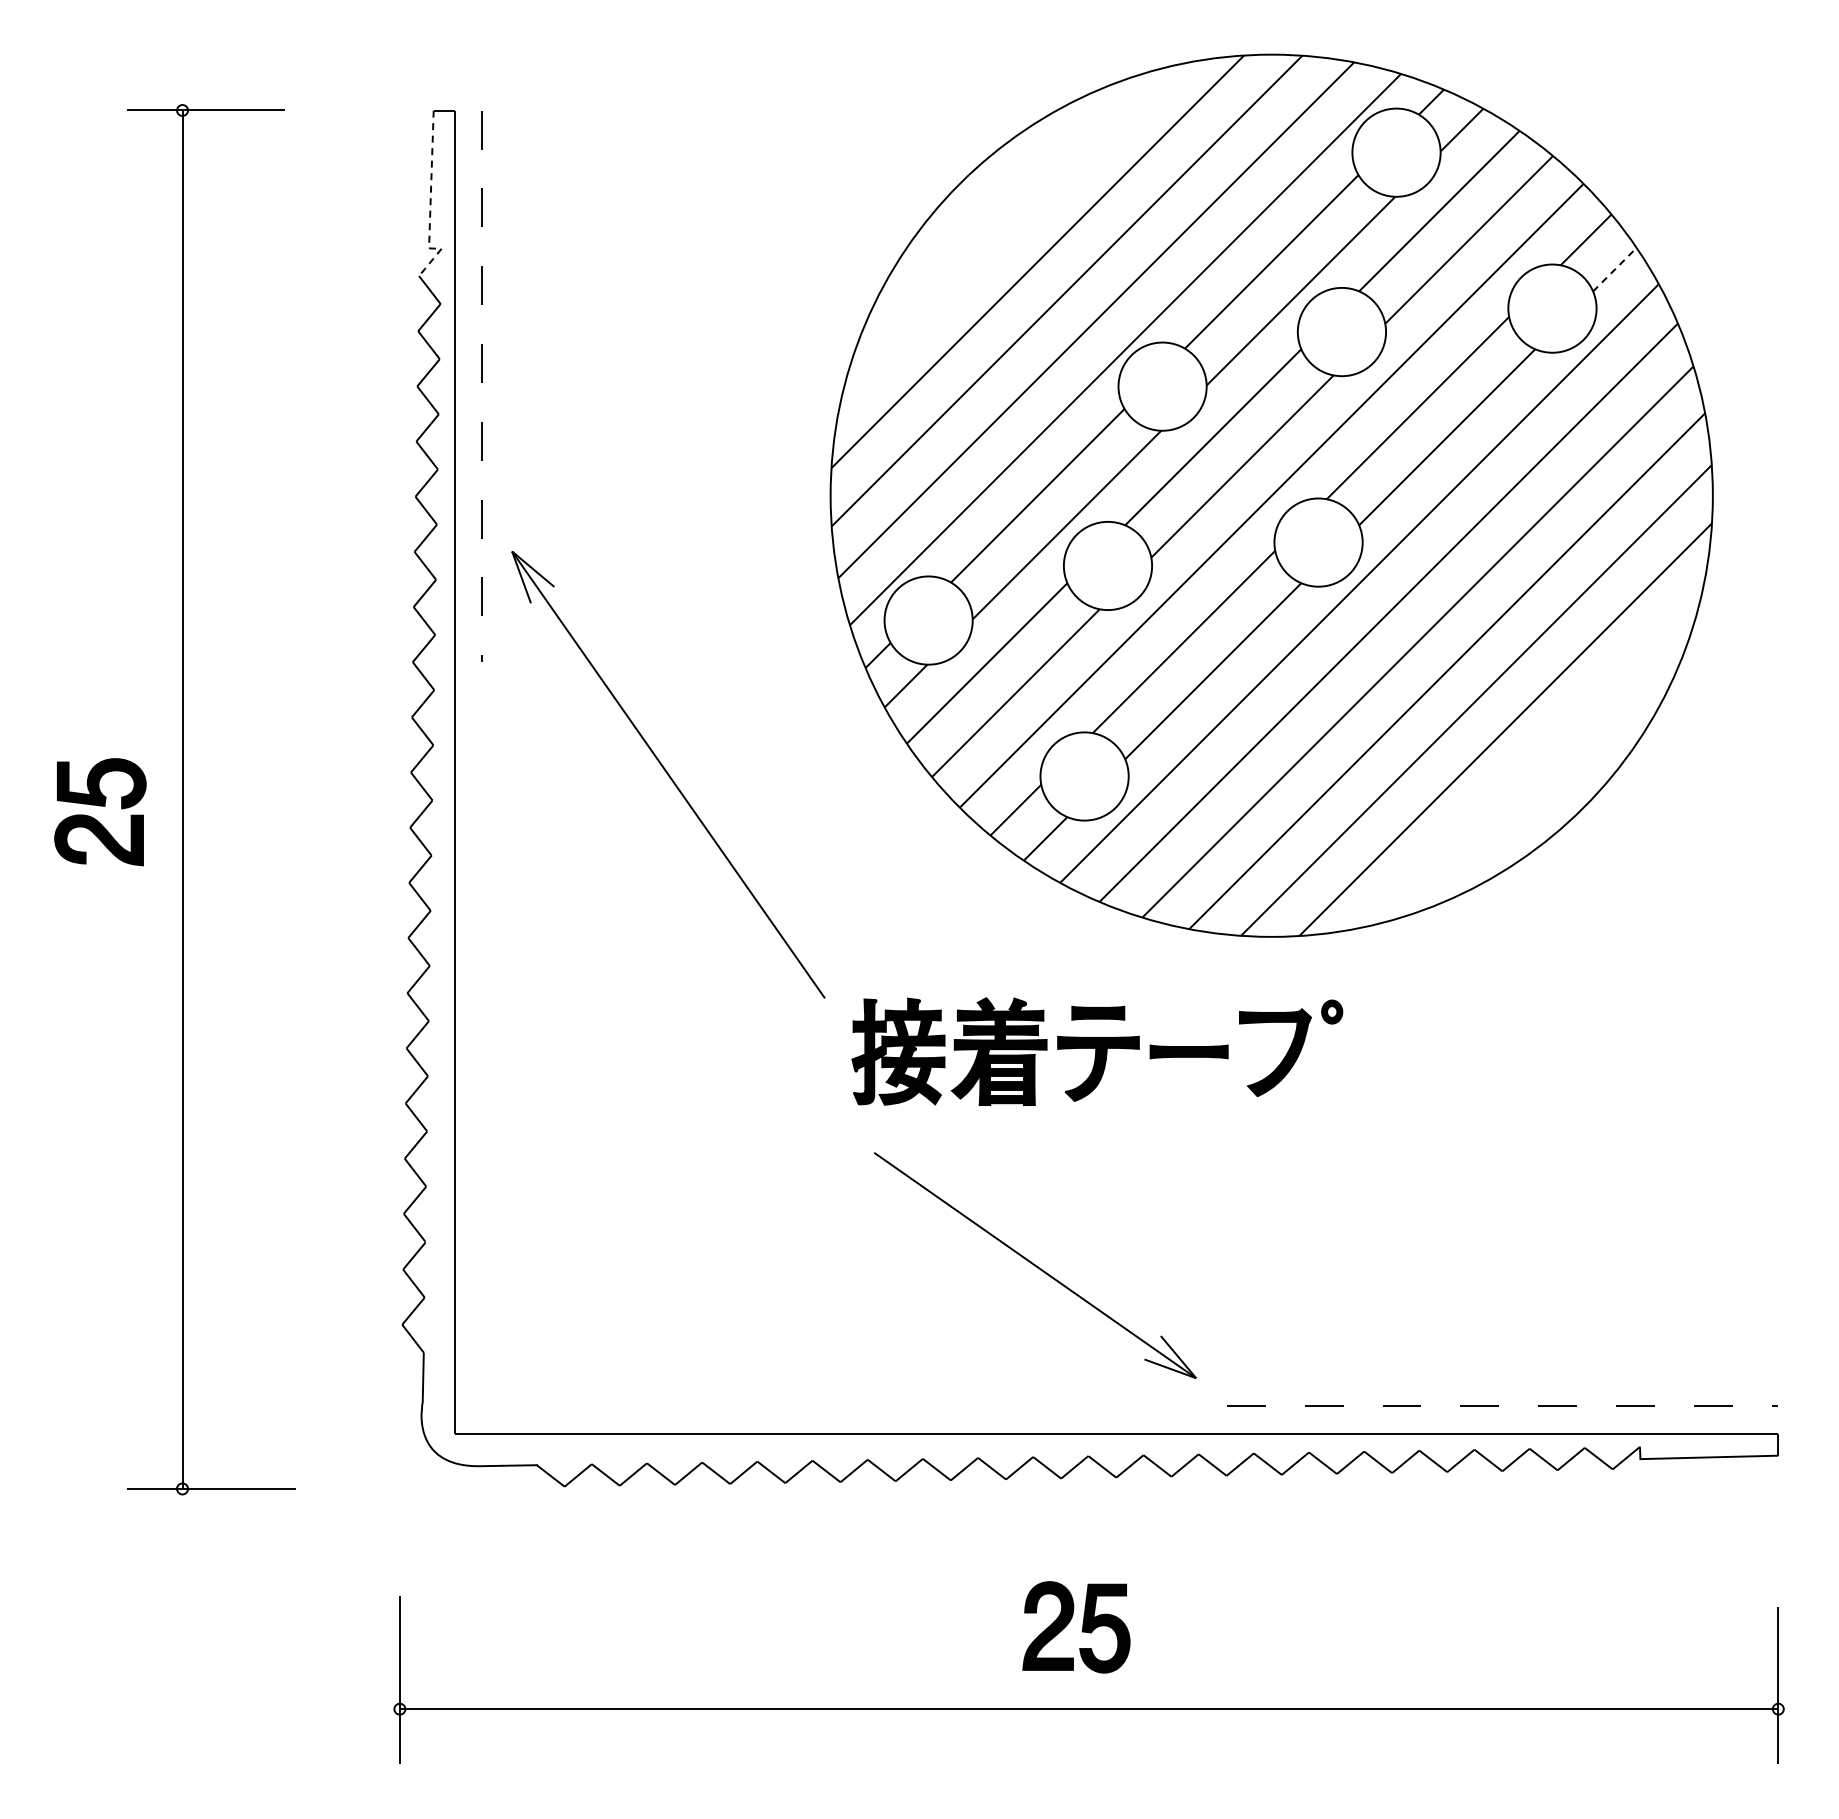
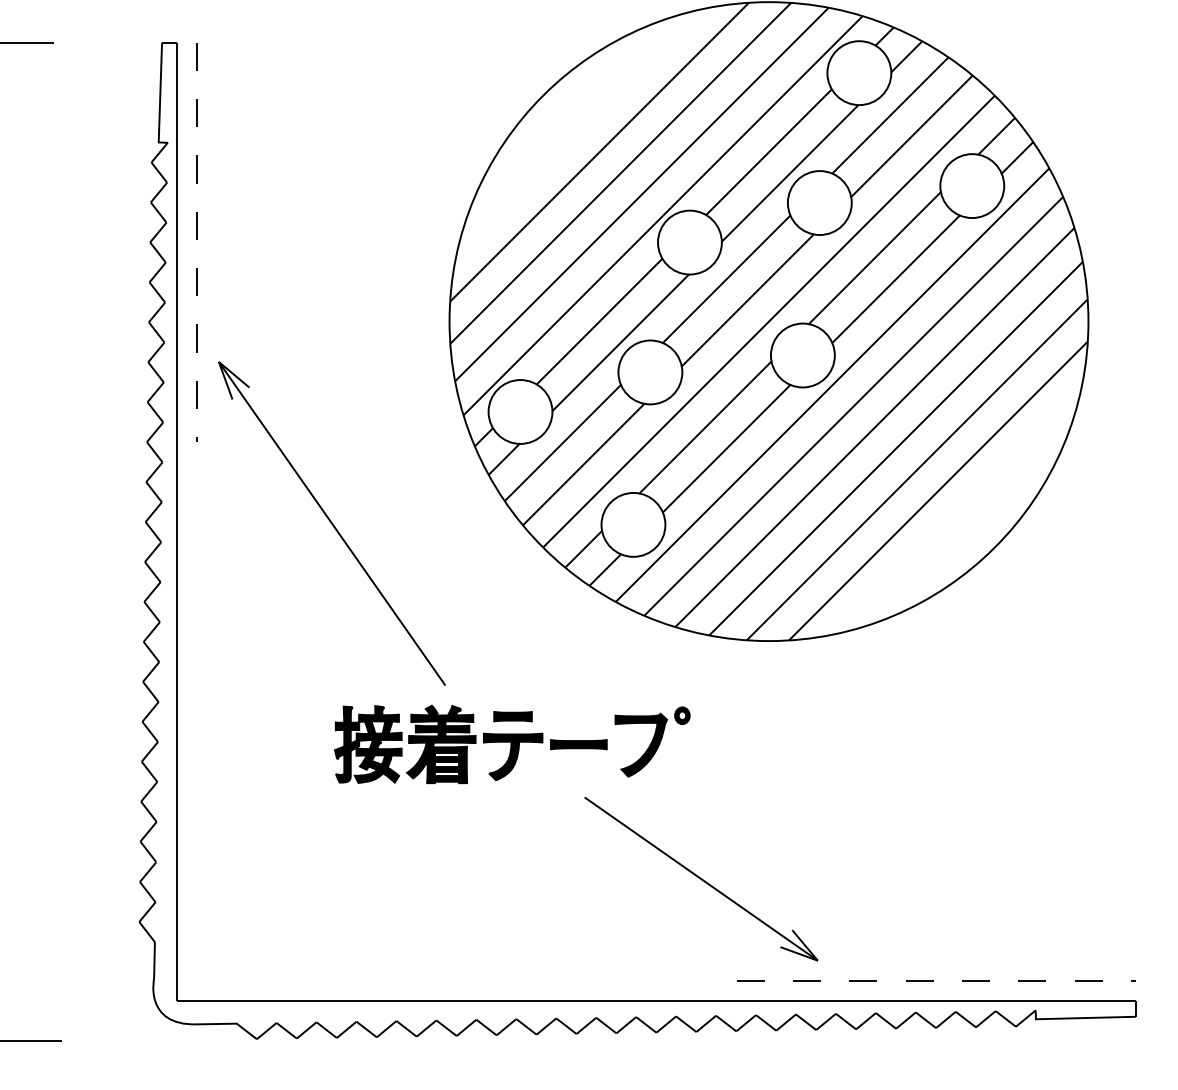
line: (430, 205) -> (159, 111), dashed -> solid
line: (1614, 269) -> (1017, 157), dashed -> solid
part: (1097, 1051) -> (512, 744), moved
part: (1035, 1265) -> (701, 879), moved

